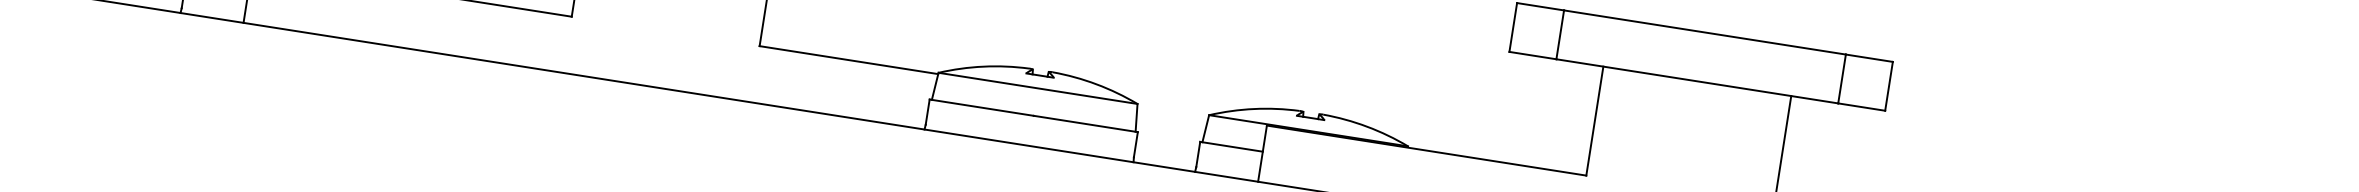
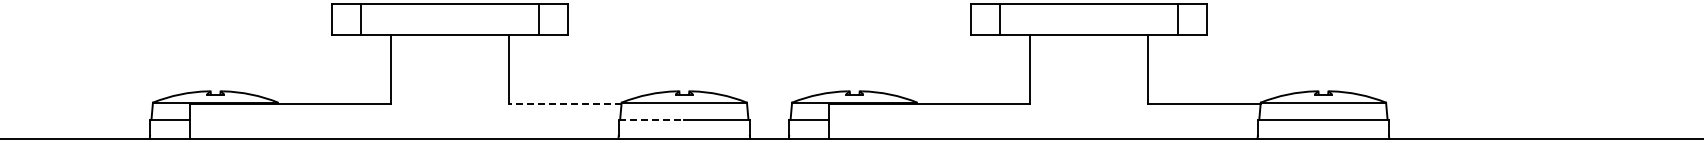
line: (847, 59) -> (564, 103), solid -> dashed
line: (981, 106) -> (651, 119), solid -> dashed

